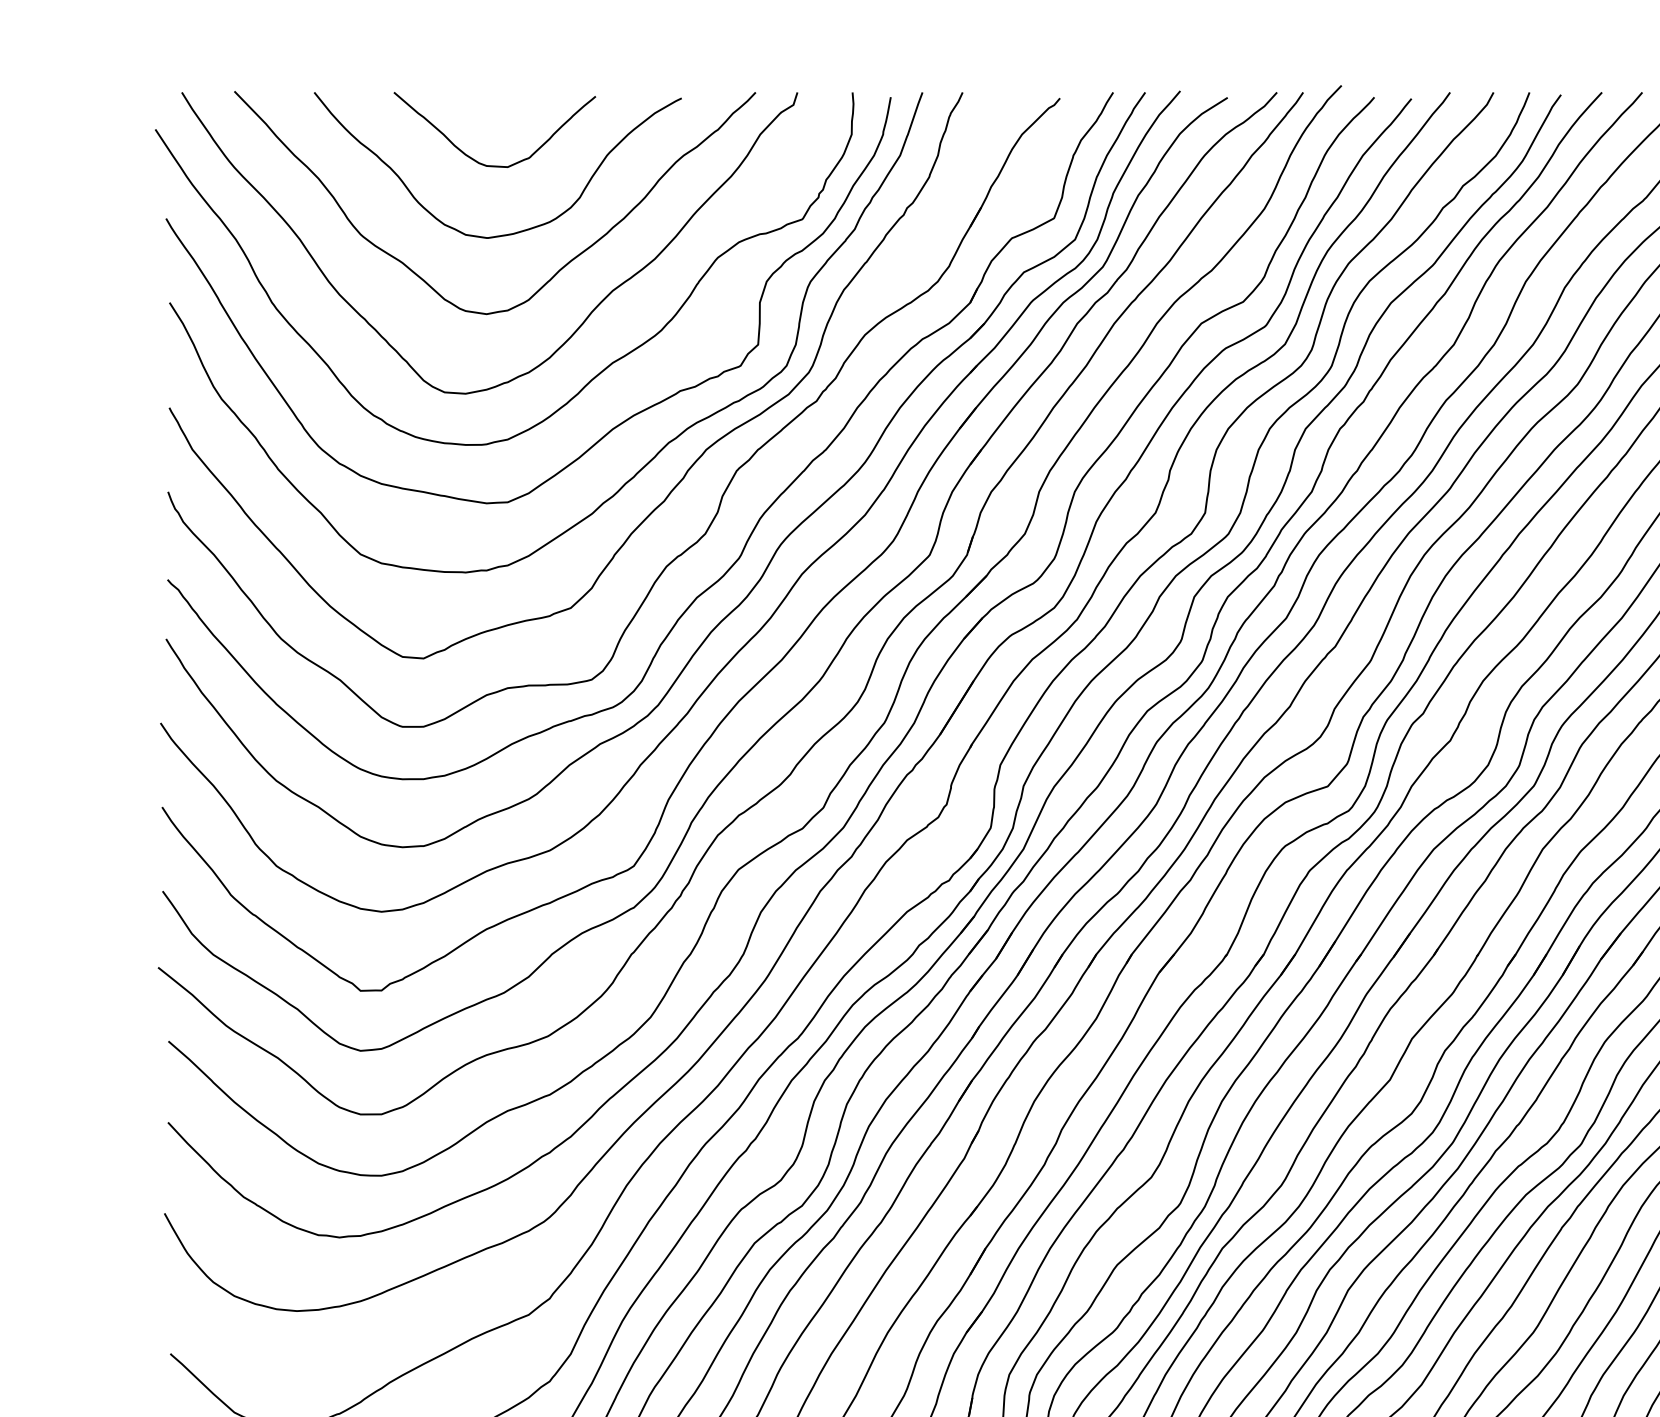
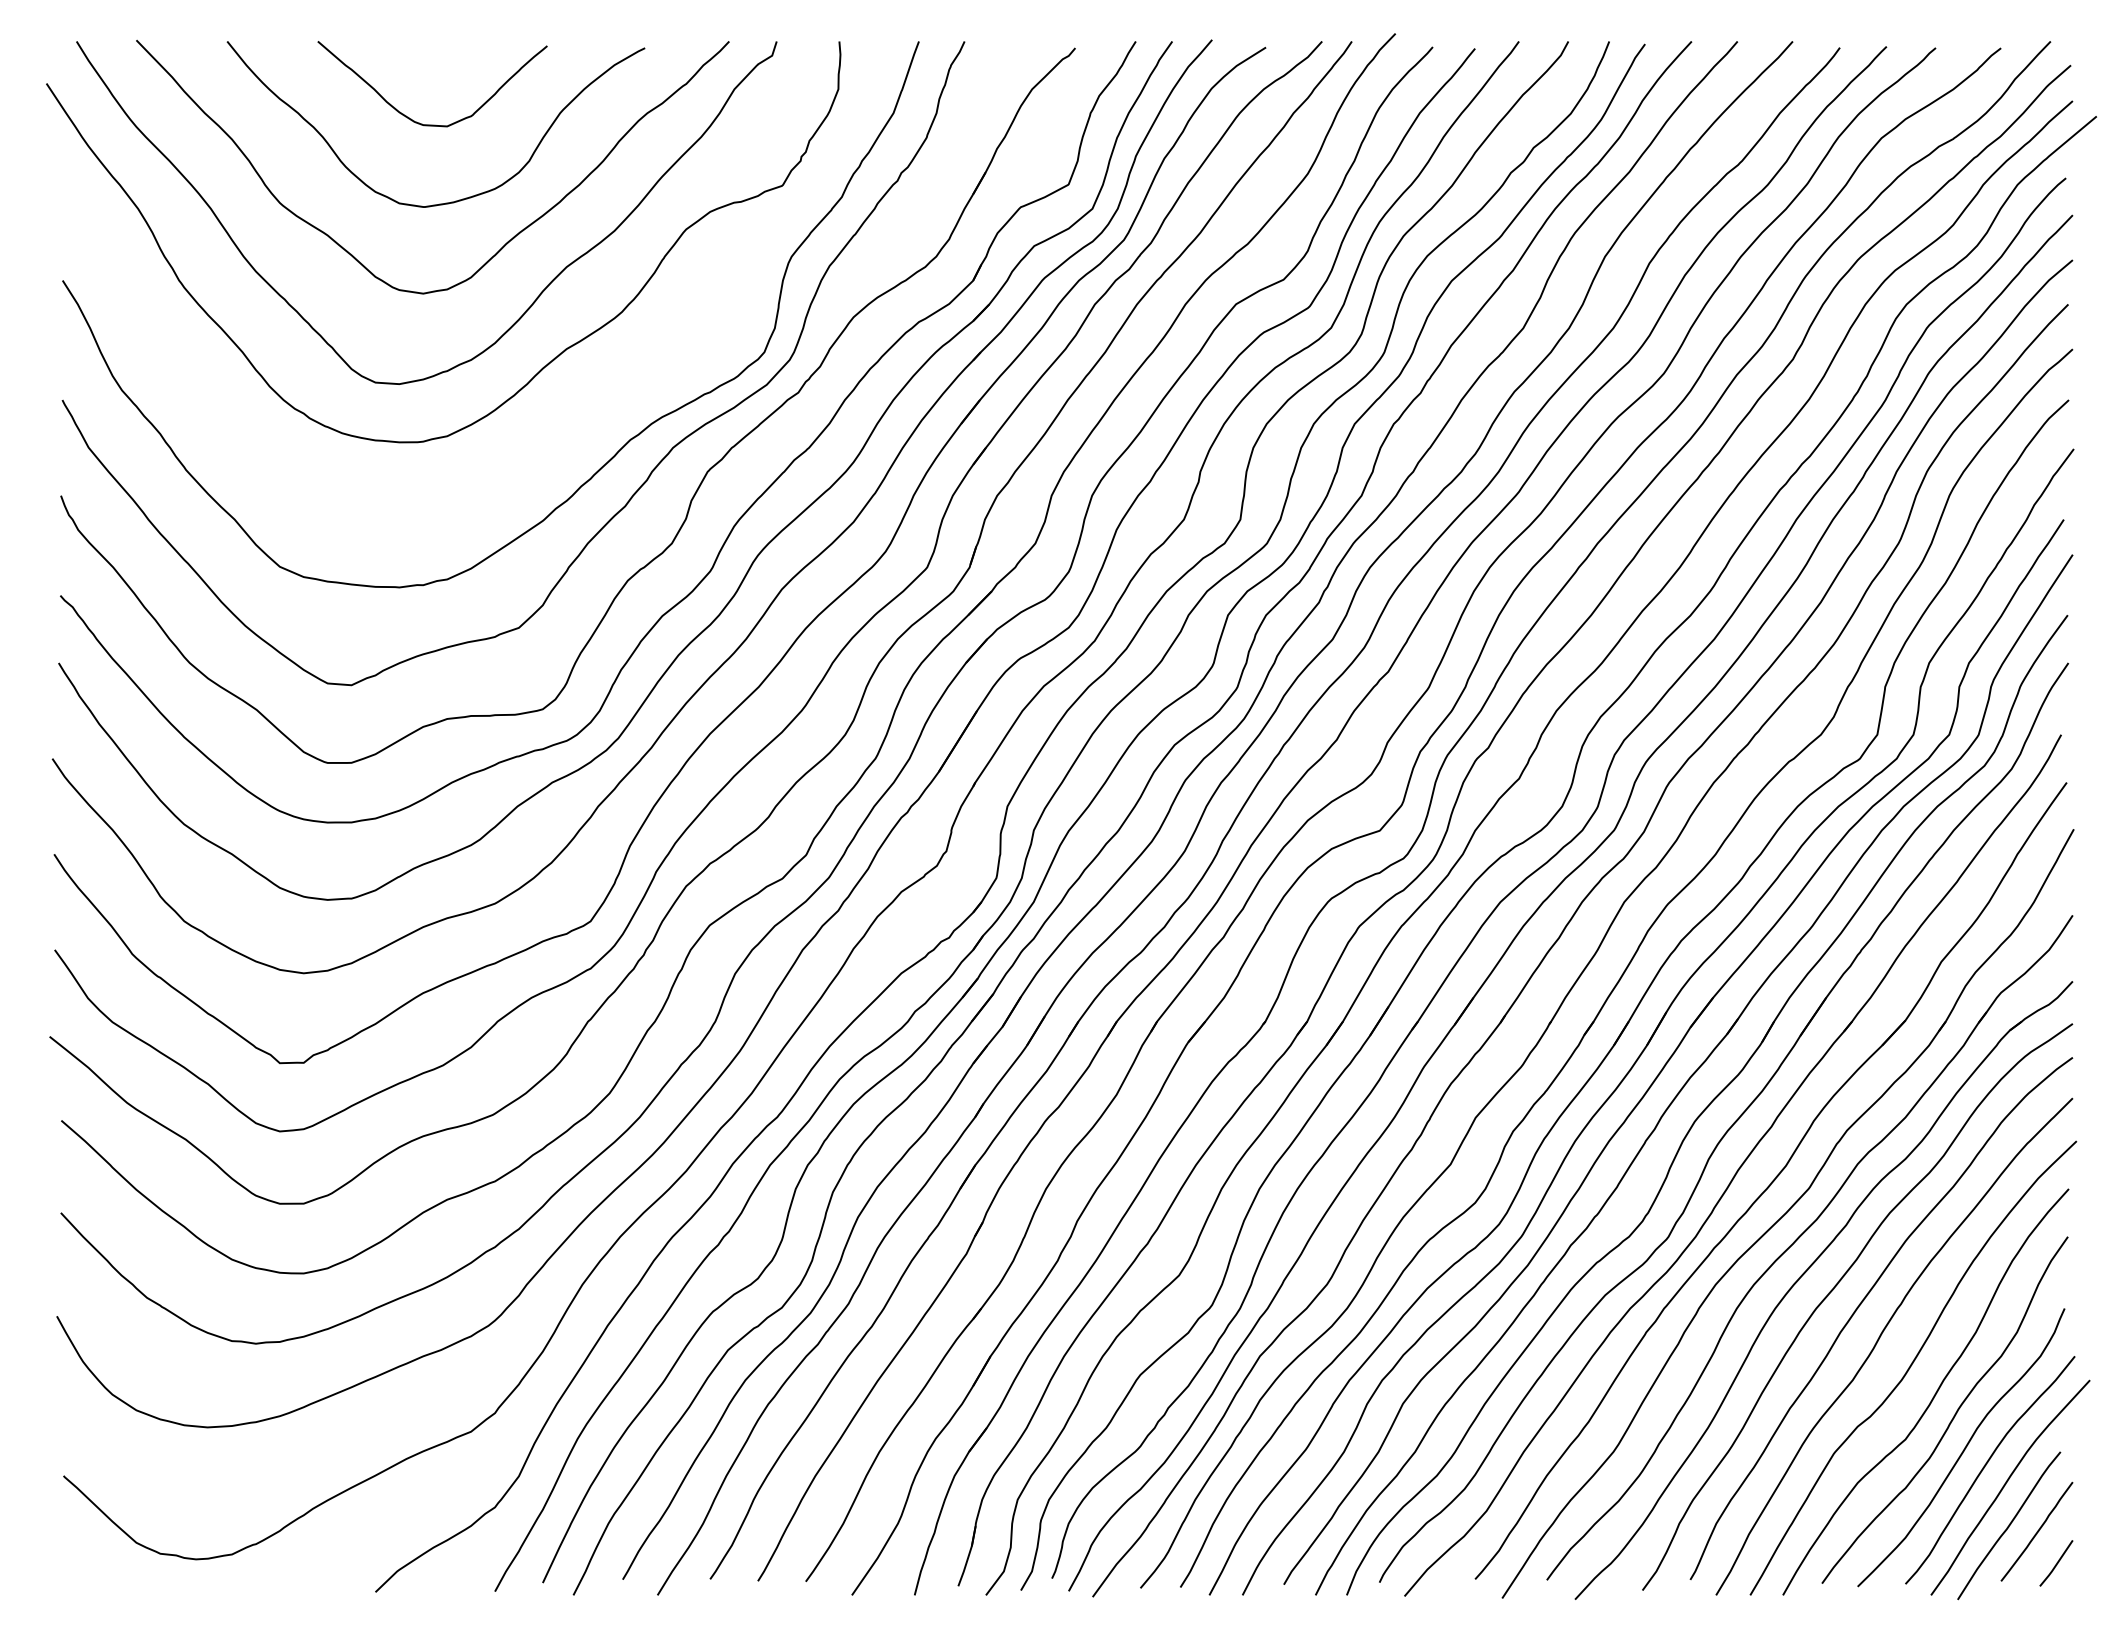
curve: (613, 427) -> (567, 422), removed

